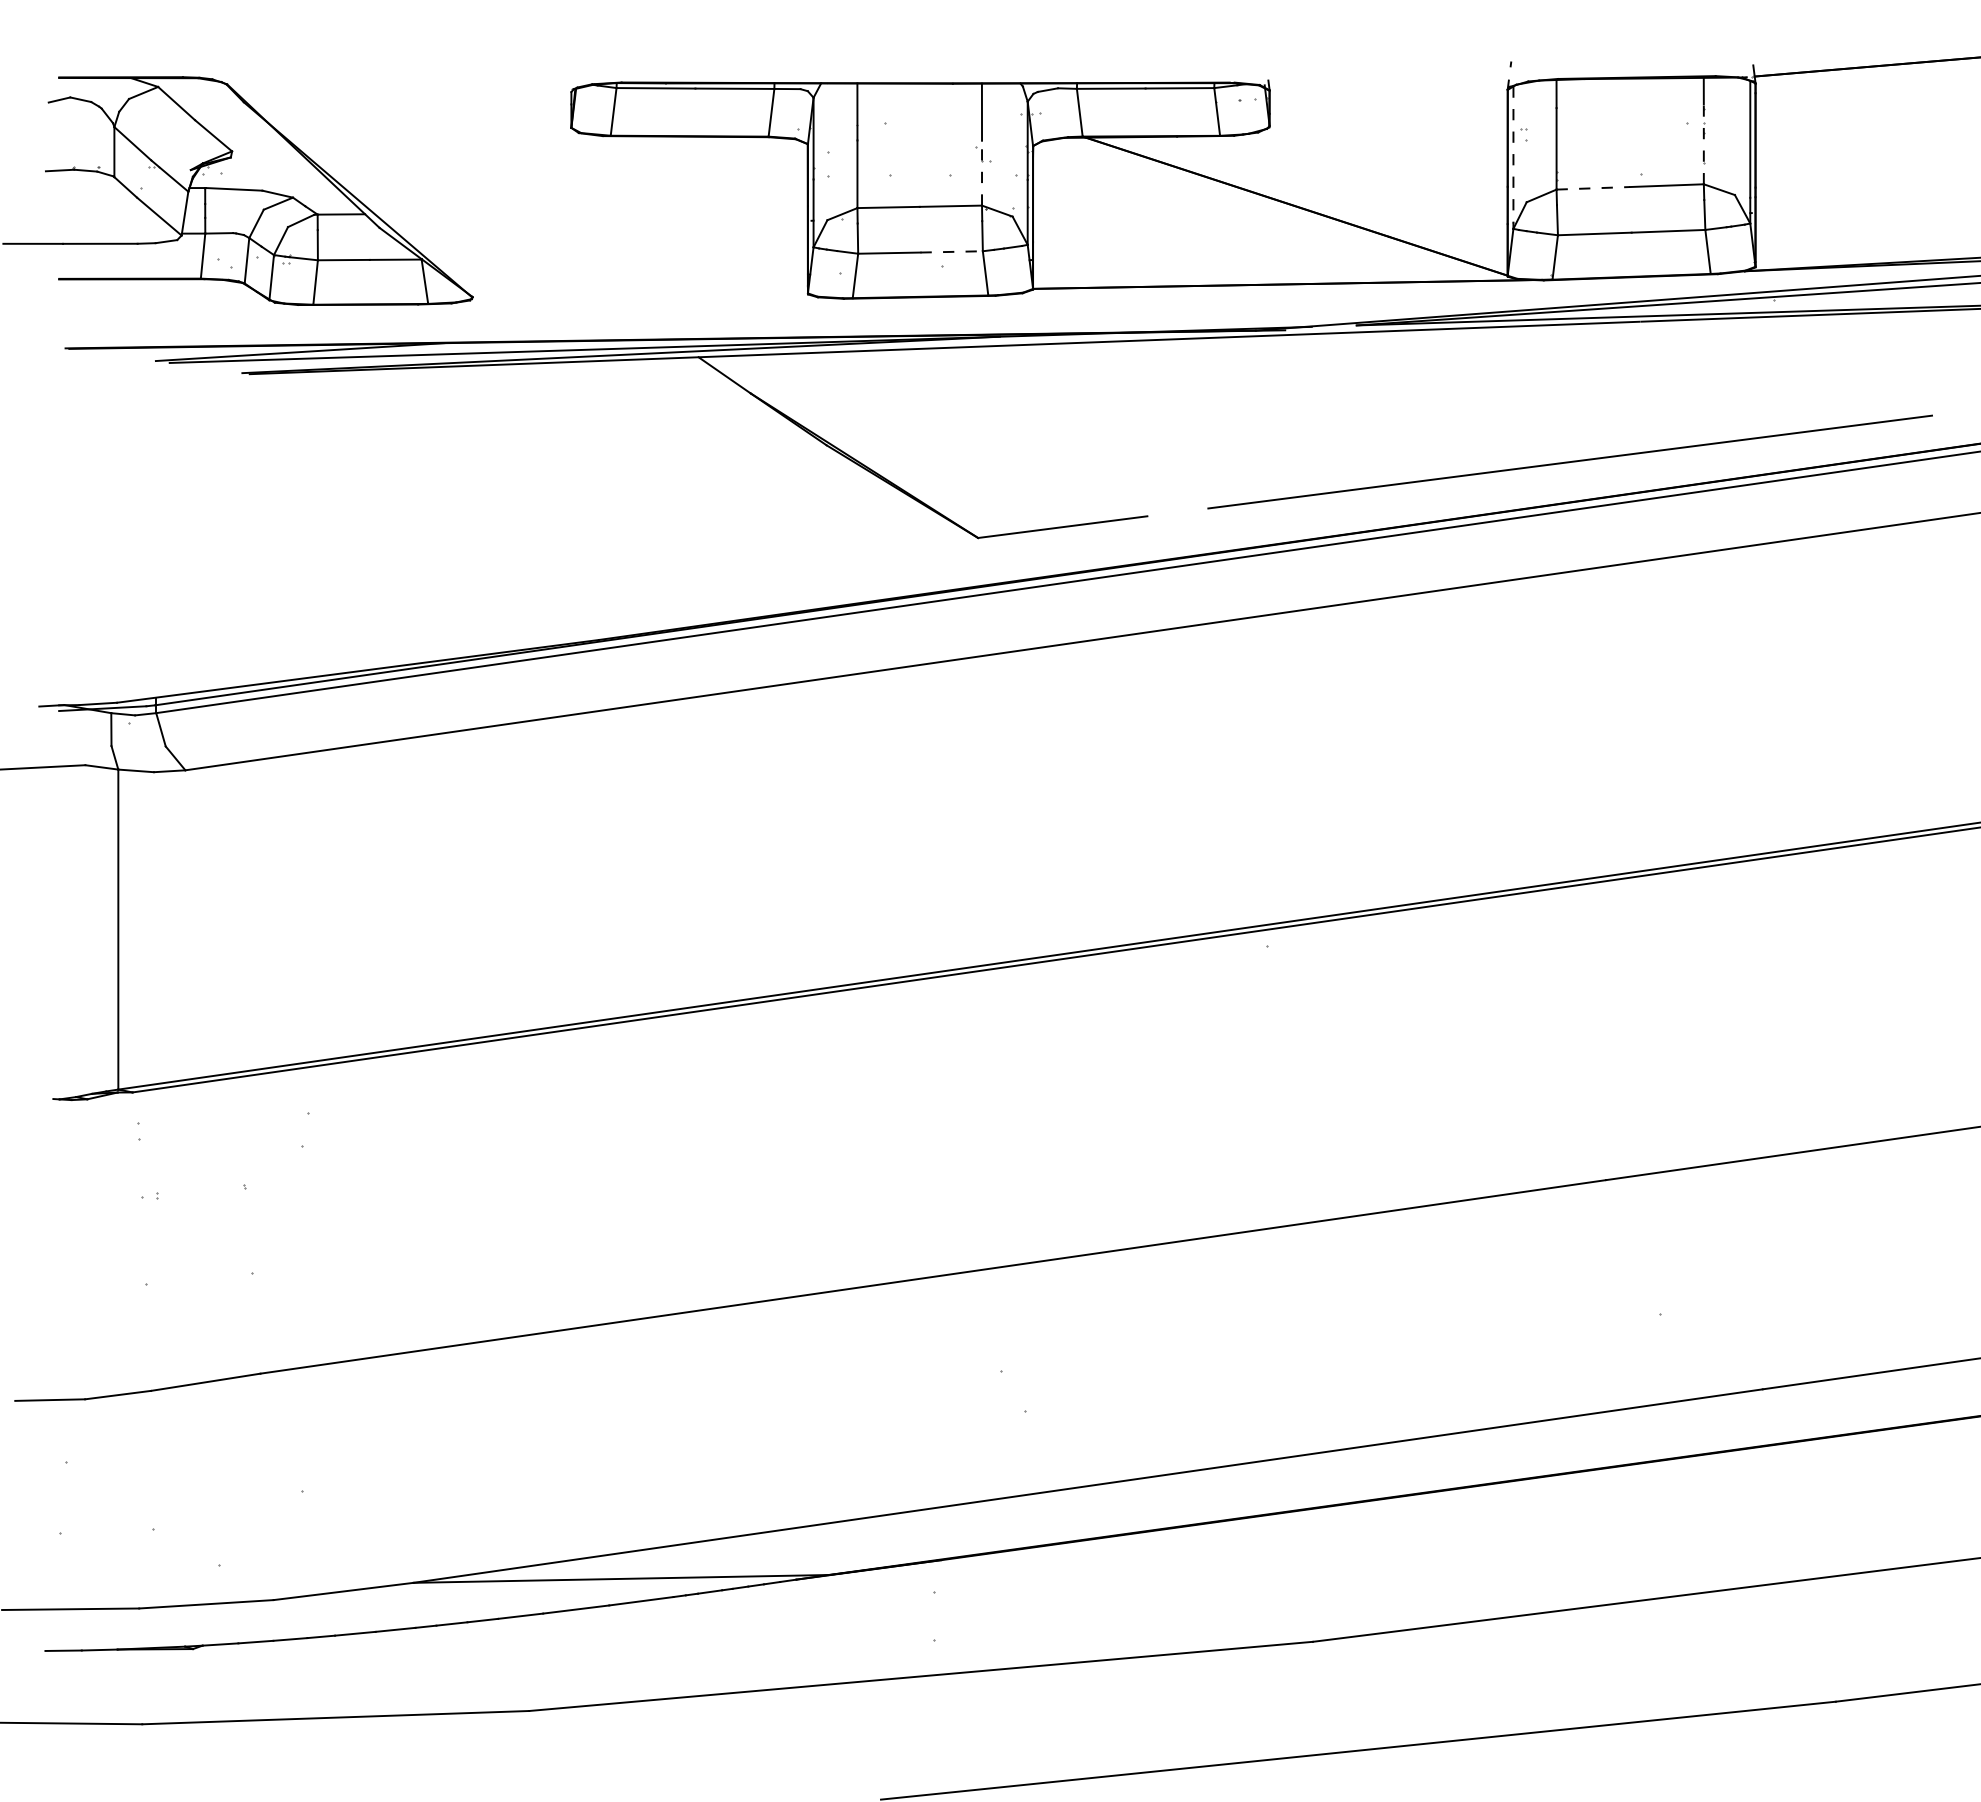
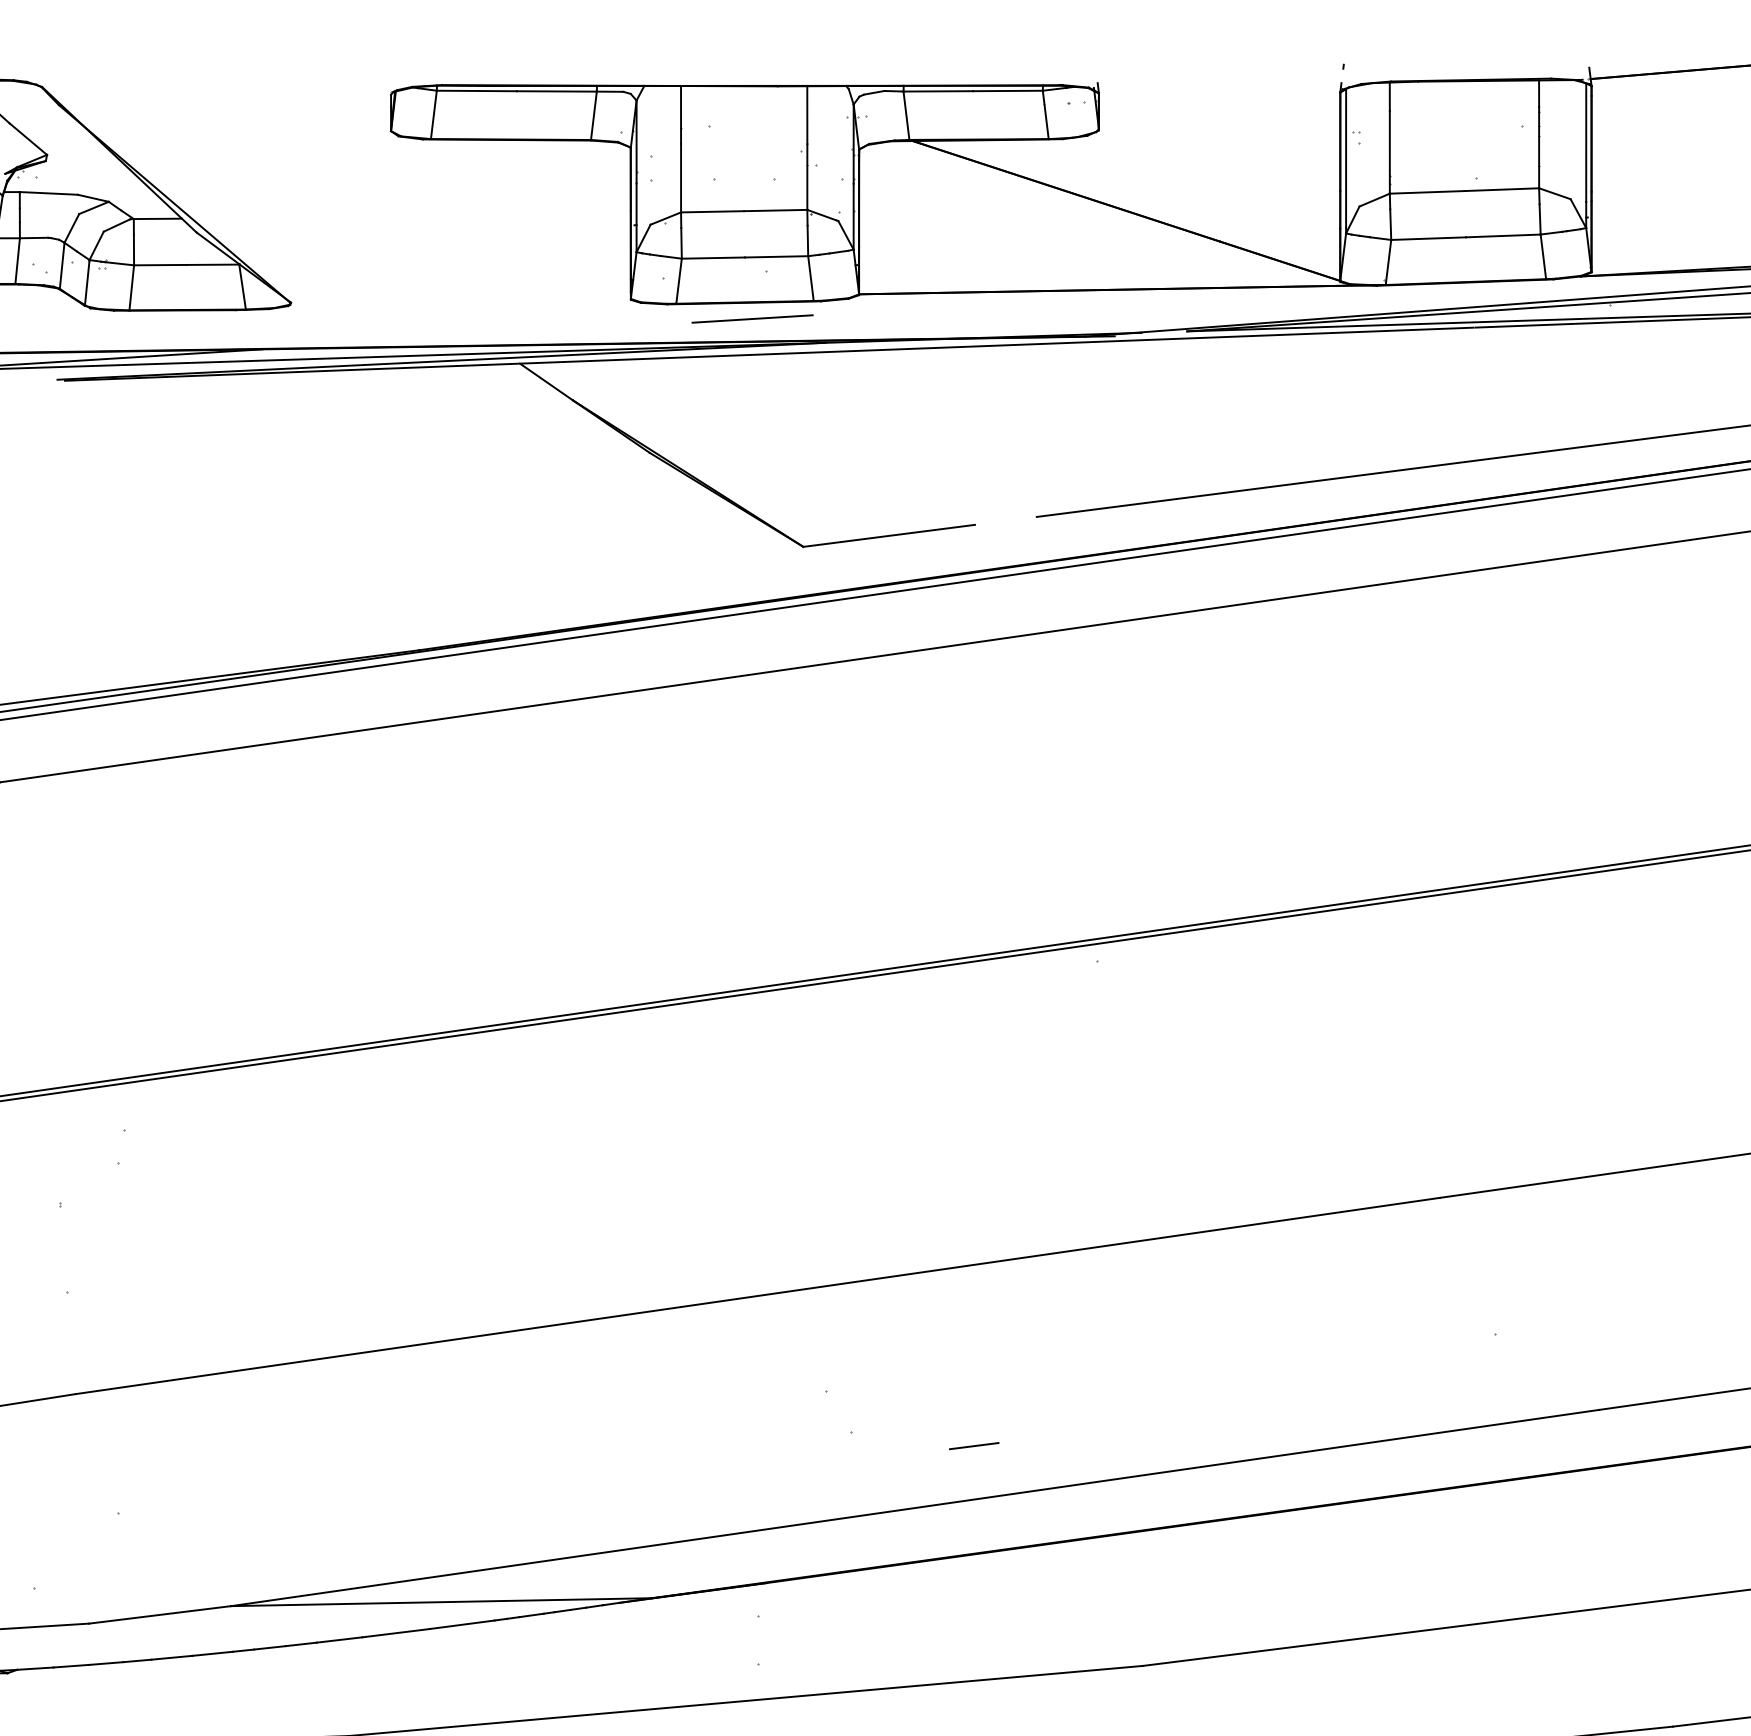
line: (1703, 143) -> (1538, 146), dashed -> solid
line: (1513, 155) -> (1346, 159), dashed -> solid
line: (982, 172) -> (807, 176), dashed -> solid
line: (1593, 188) -> (1427, 192), dashed -> solid
line: (952, 251) -> (777, 256), dashed -> solid
line: (927, 312) -> (752, 318), added
line: (1146, 1424) -> (974, 1445), added

